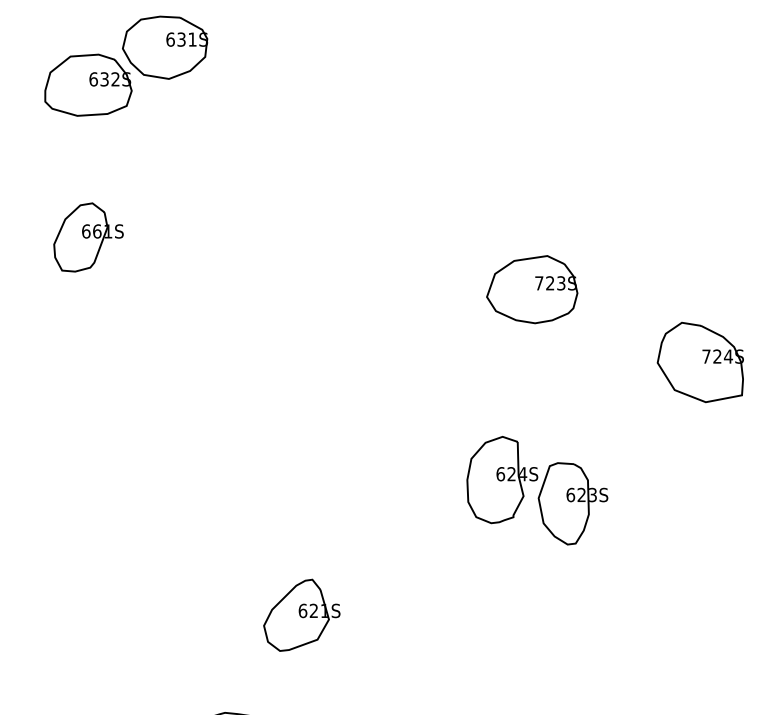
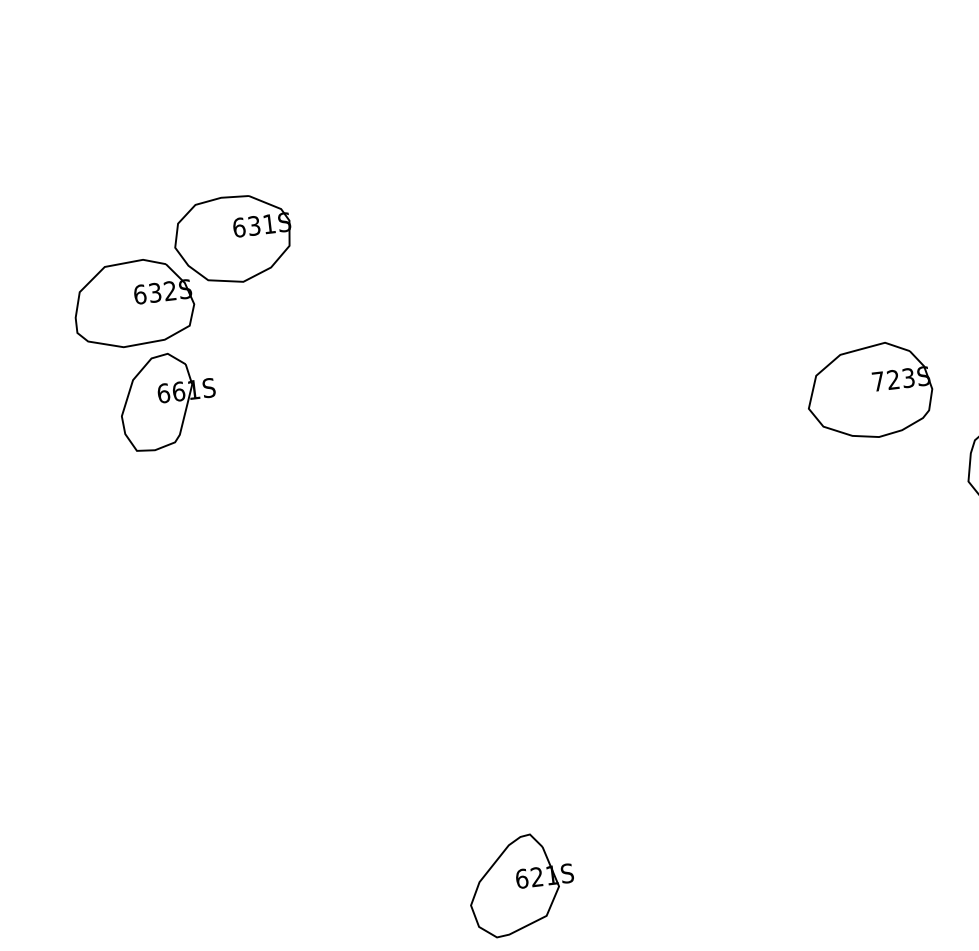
part: (126, 65) -> (182, 270), moved
part: (532, 289) -> (869, 391), moved
part: (537, 490) -> (824, 675), removed

